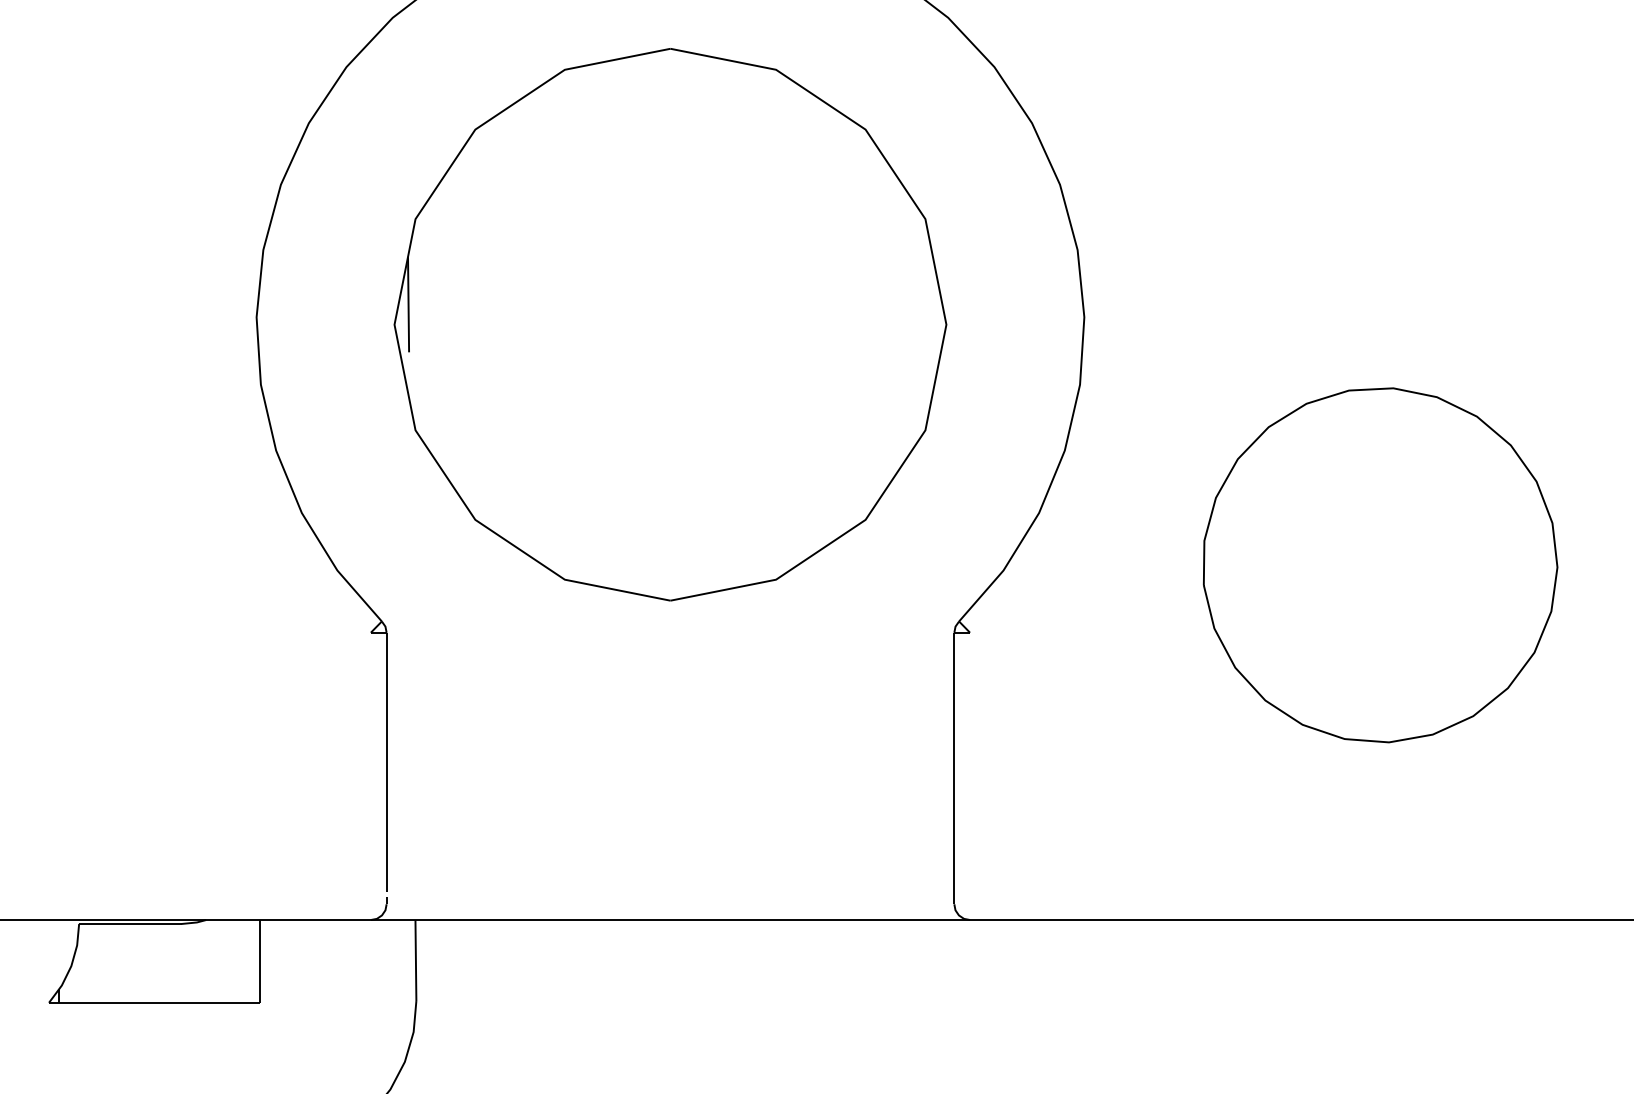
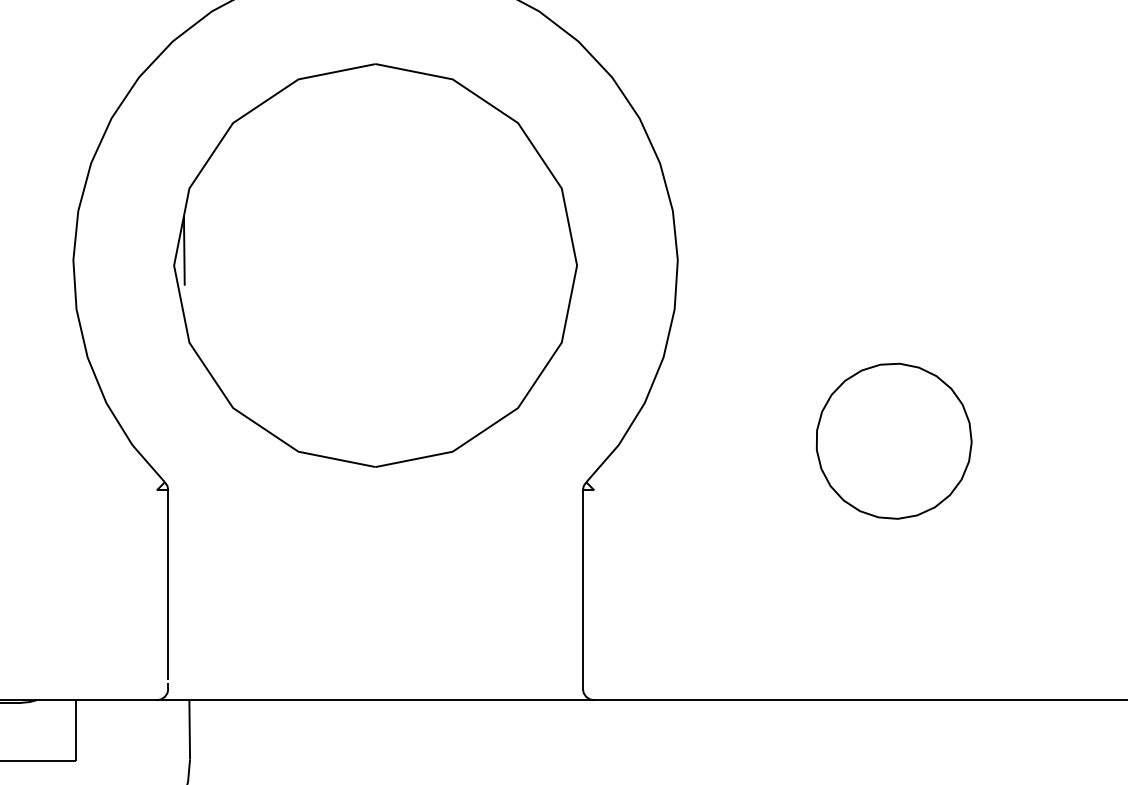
part: (1380, 565) -> (894, 441), size x0.6

